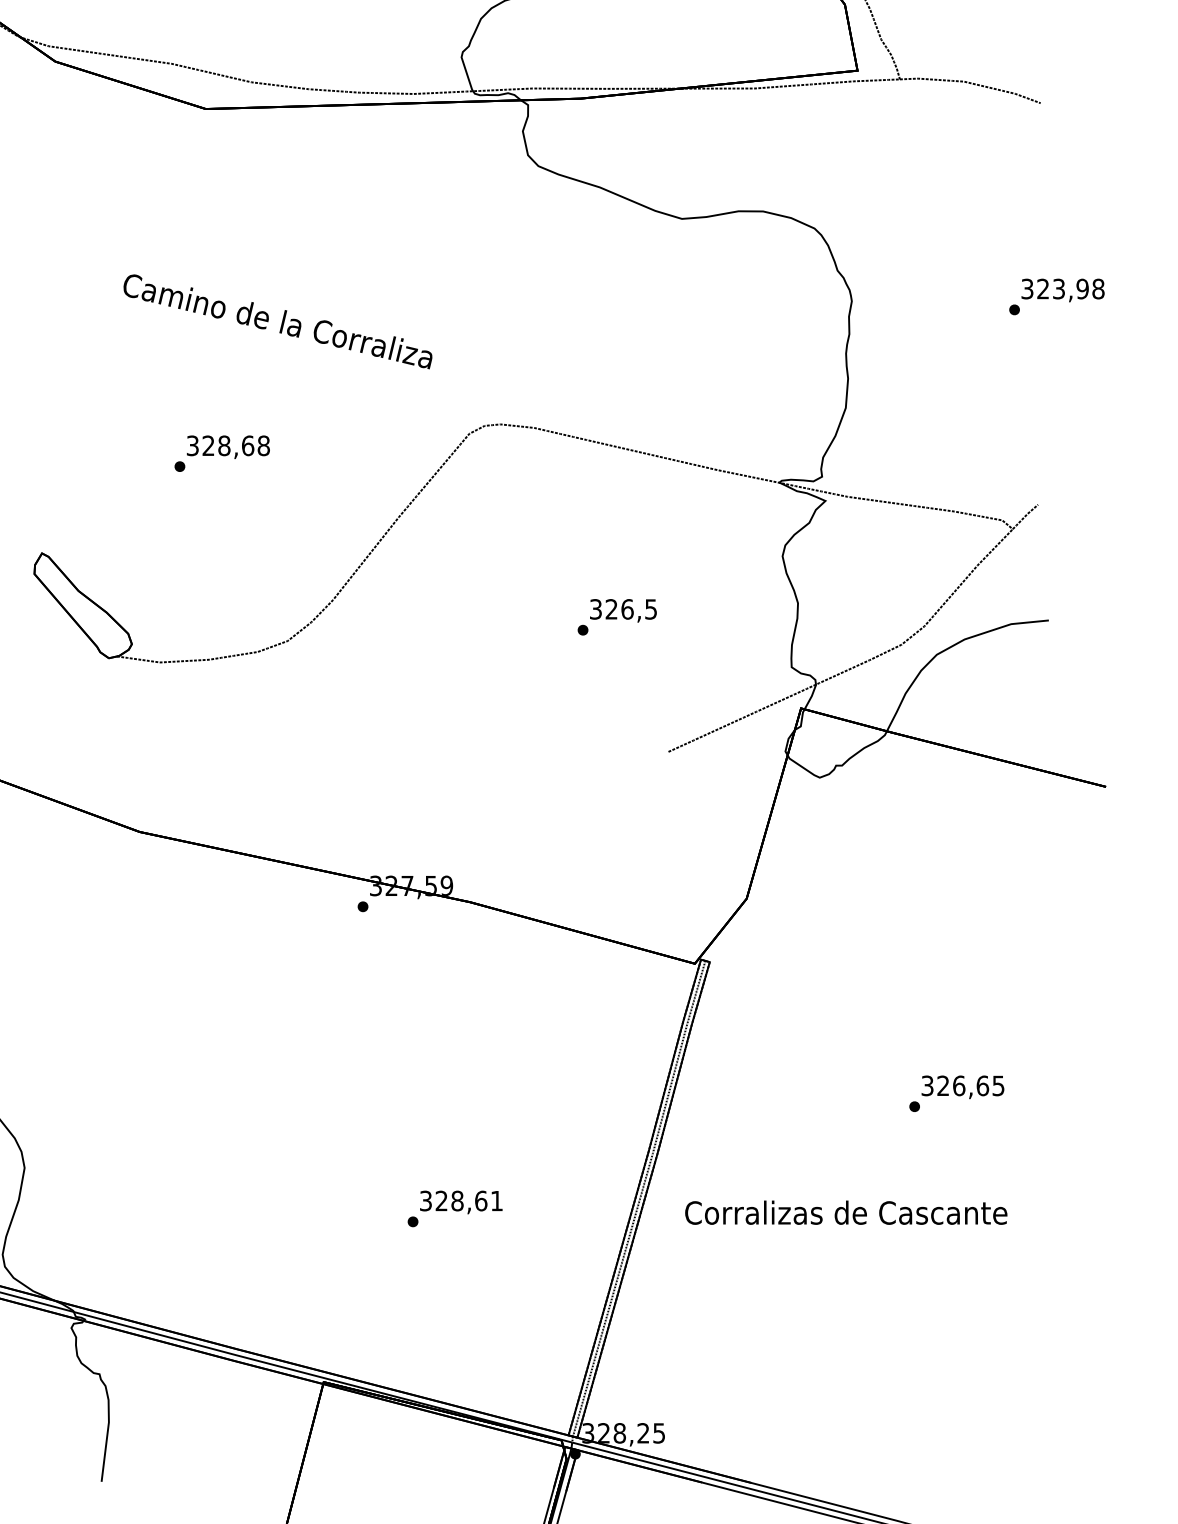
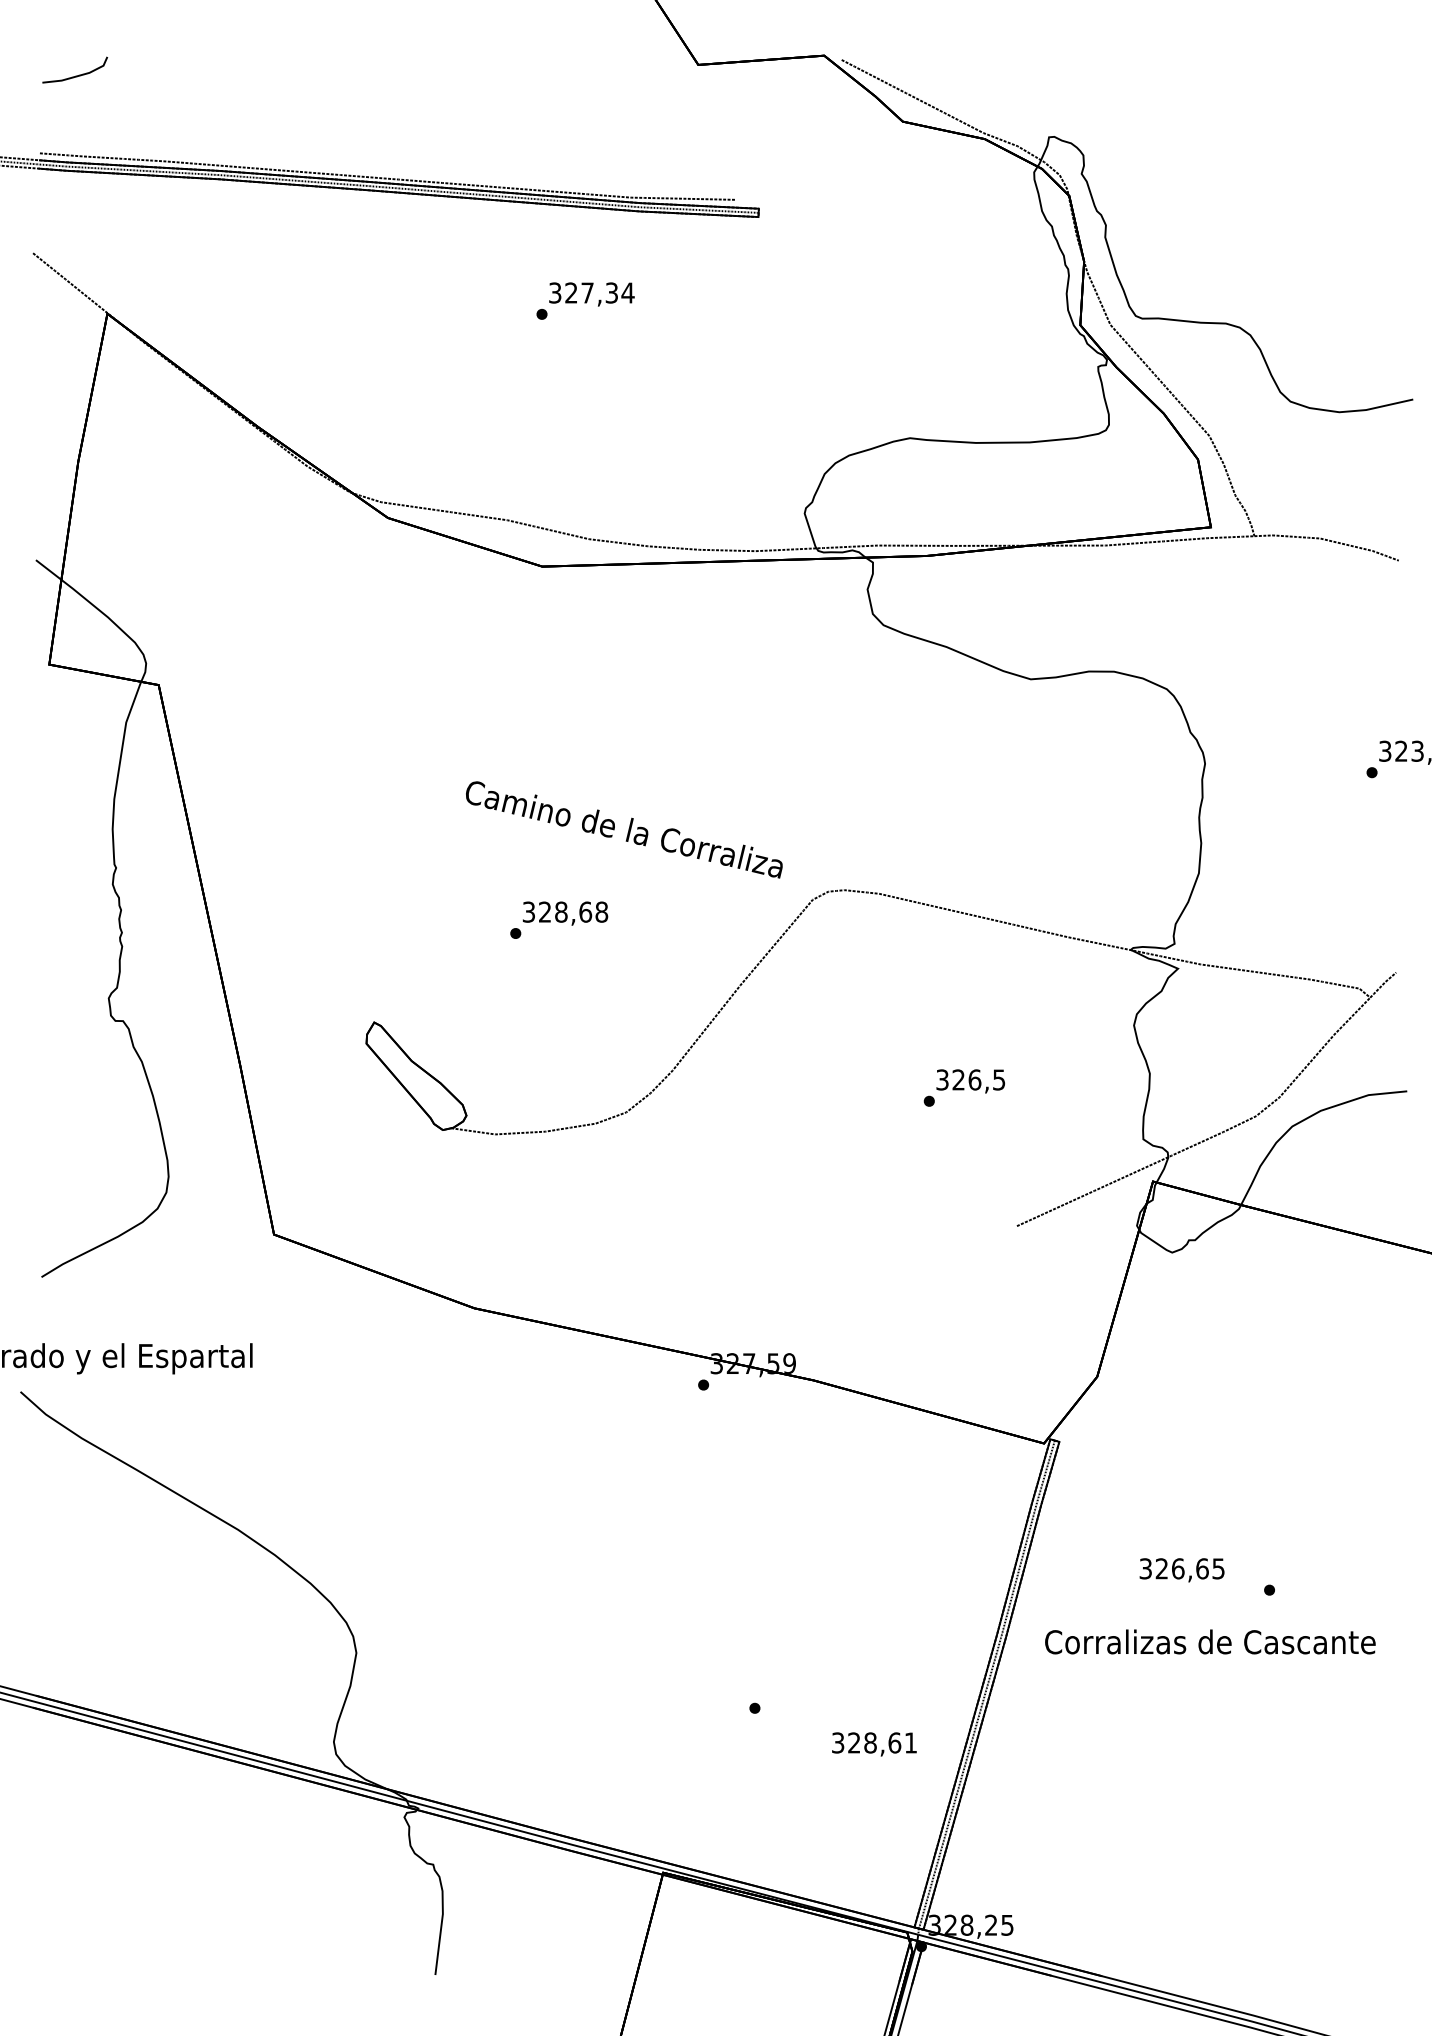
text: (278, 321) -> (624, 829), moved
text: (962, 1087) -> (1181, 1570), moved
text: (461, 1202) -> (874, 1744), moved
text: (846, 1212) -> (1210, 1641), moved

